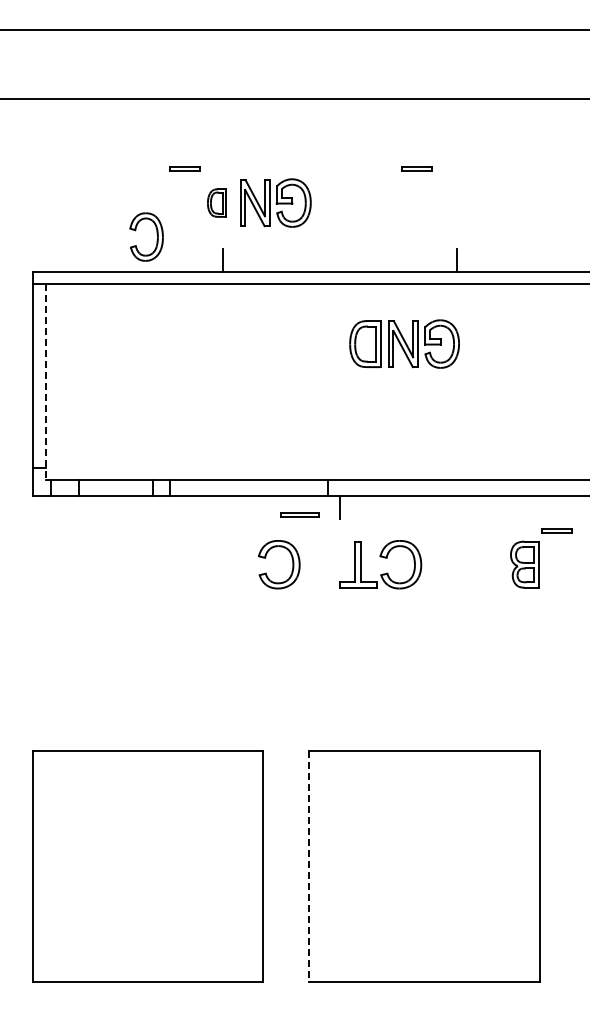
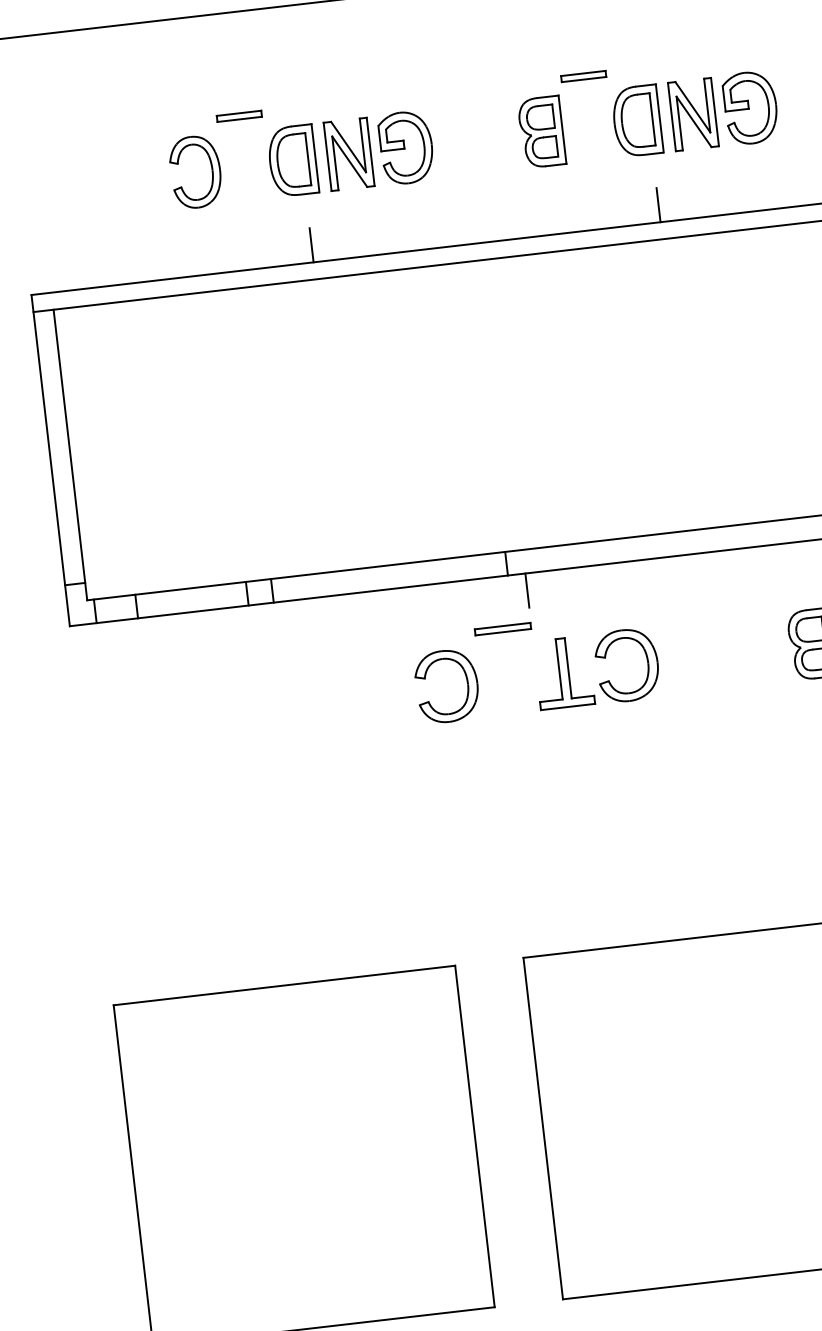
part: (216, 202) -> (291, 160), size x1.67
part: (384, 202) -> (540, 131), added
part: (156, 234) -> (209, 166), moved
part: (404, 343) -> (695, 113), moved
line: (46, 381) -> (70, 454), dashed -> solid
part: (299, 514) -> (502, 628), moved
line: (309, 866) -> (543, 1128), dashed -> solid

